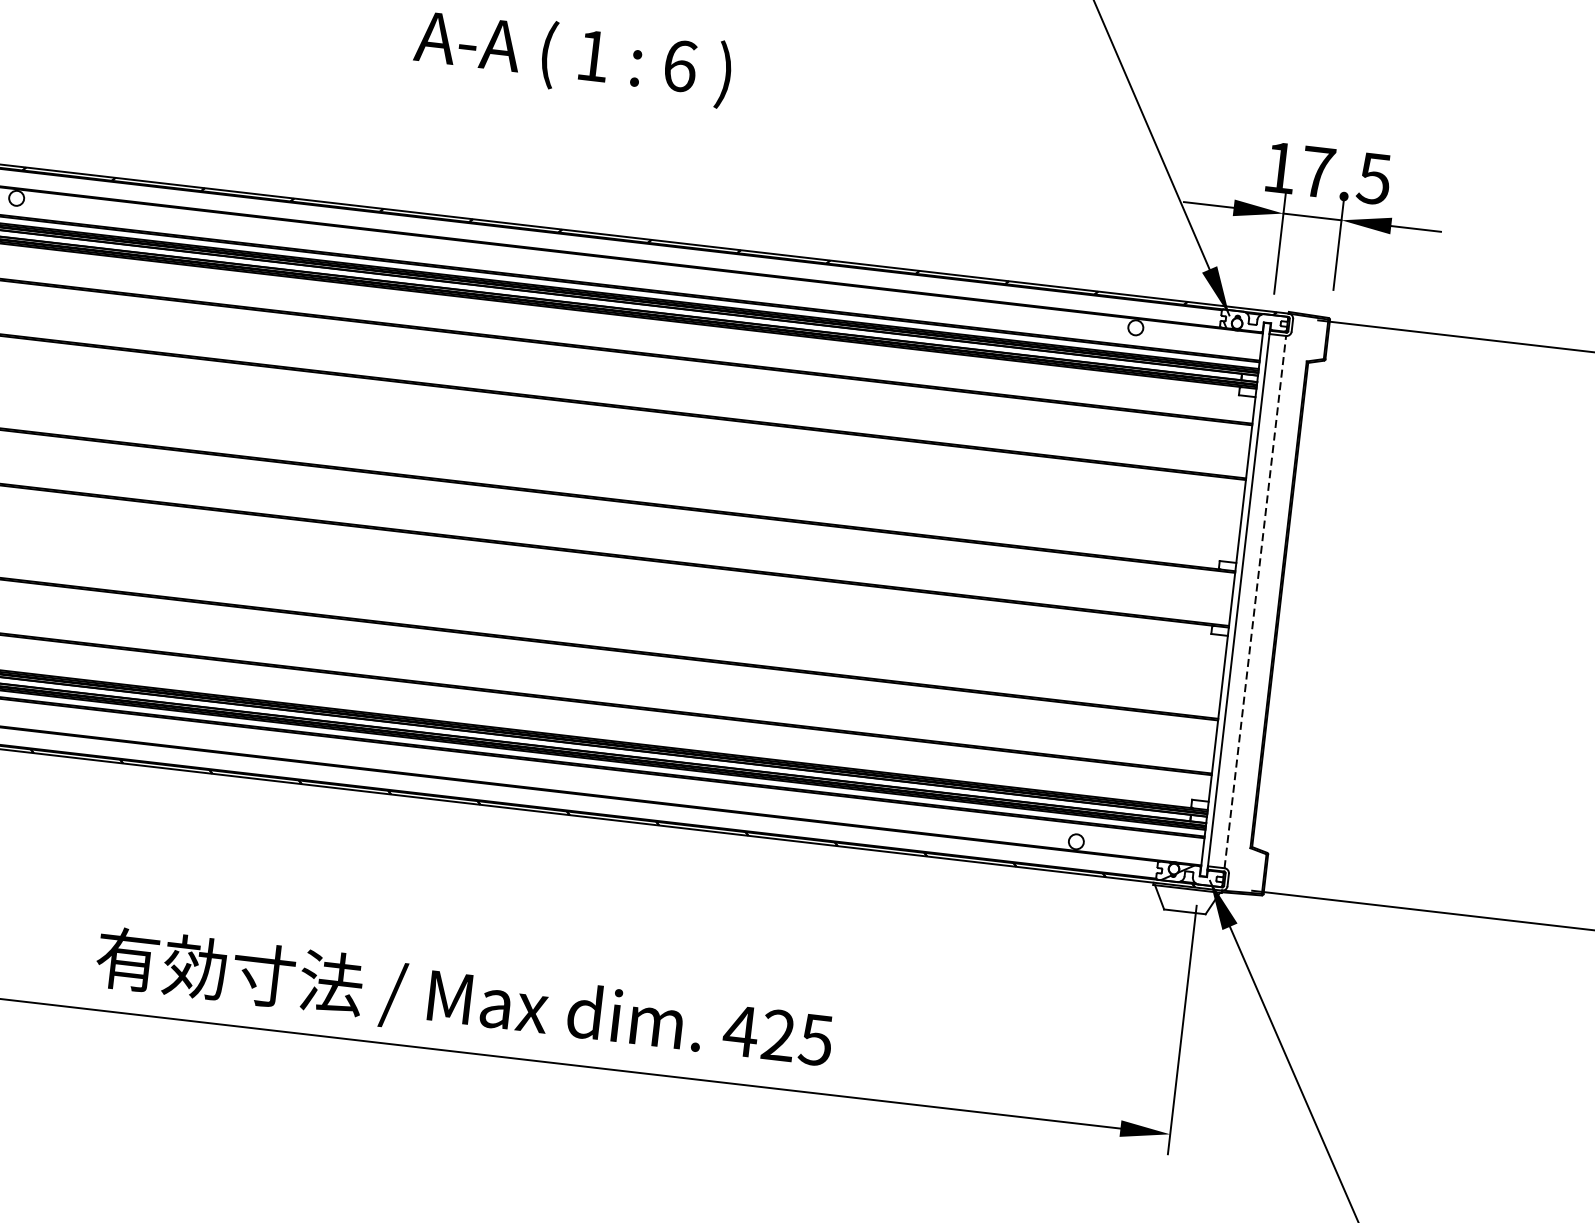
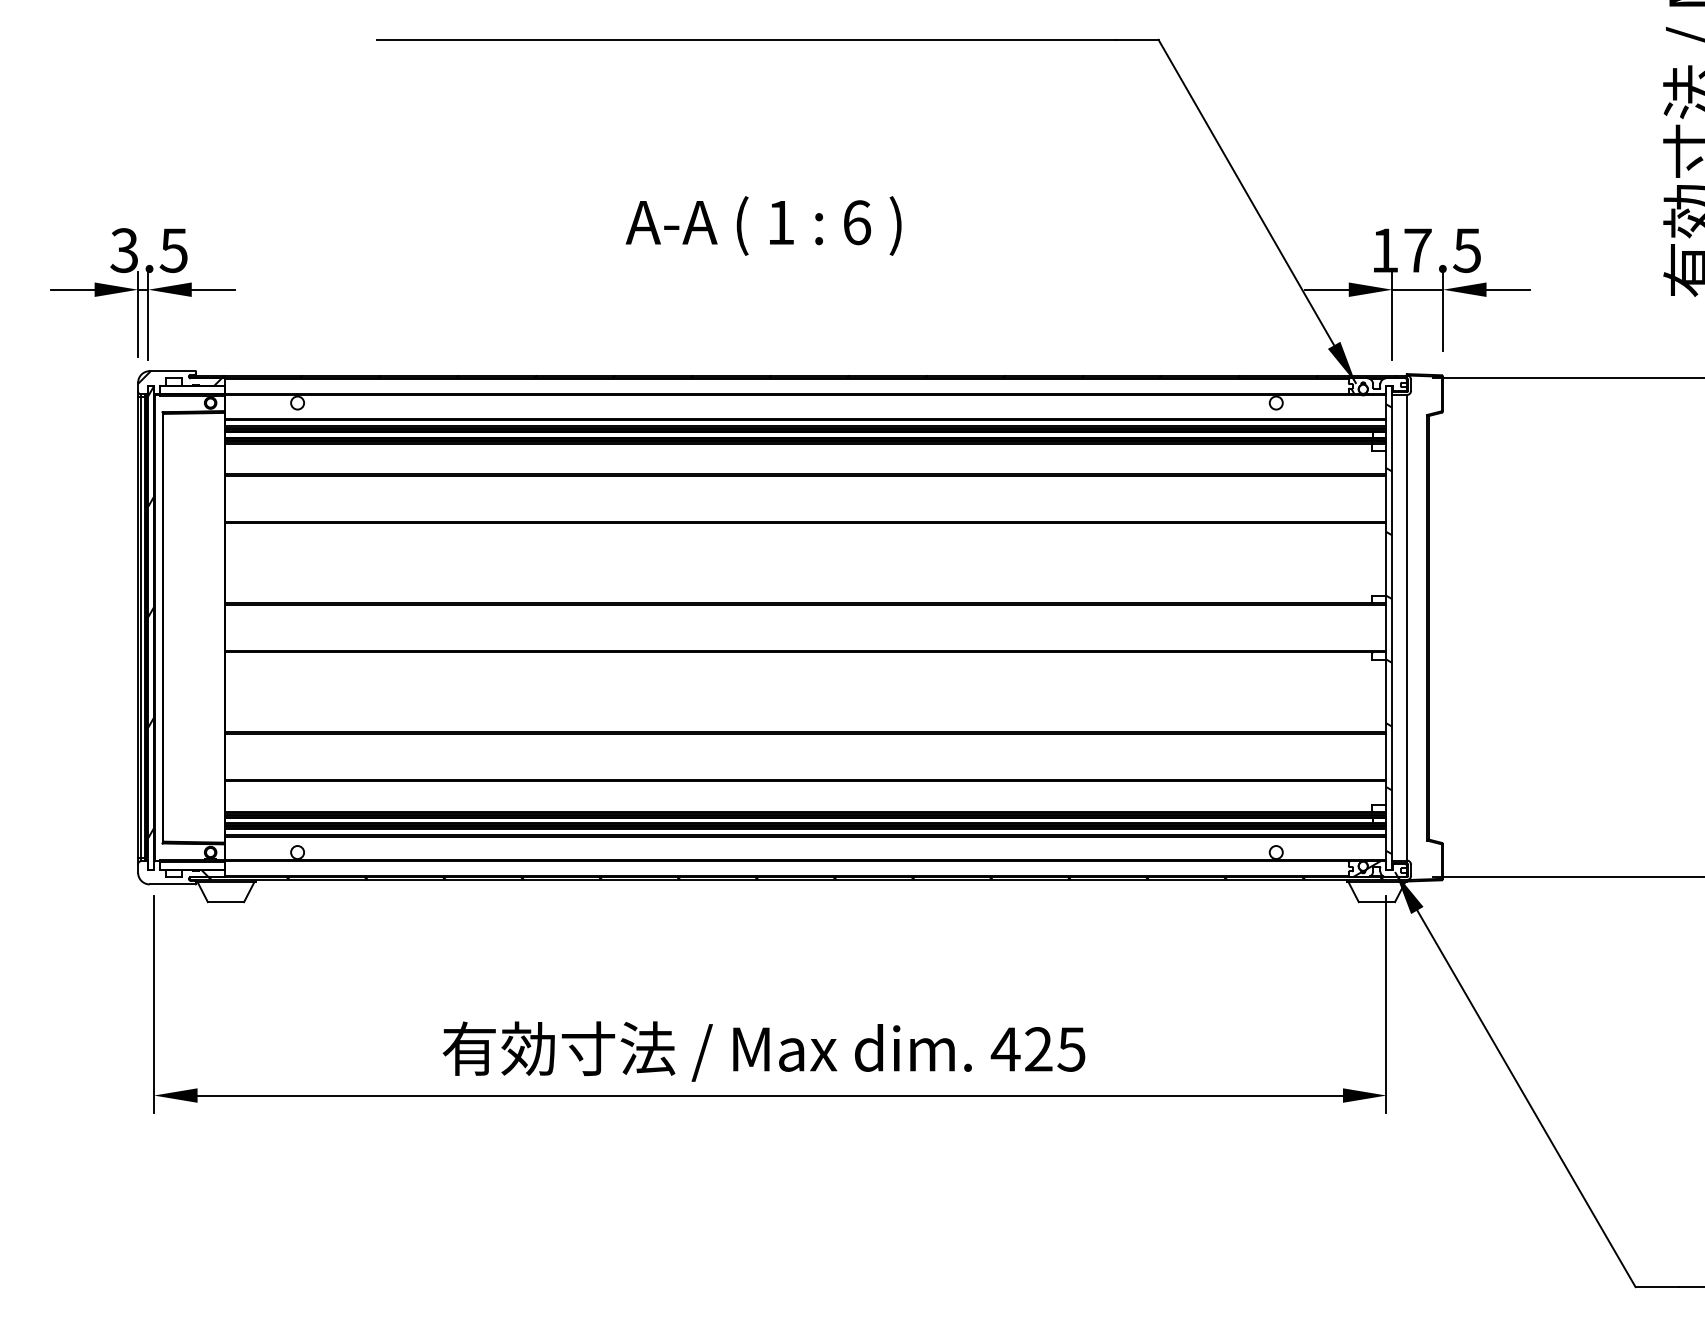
hatch: (1235, 601) -> (1389, 629), added
line: (1255, 601) -> (1406, 627), dashed -> solid

